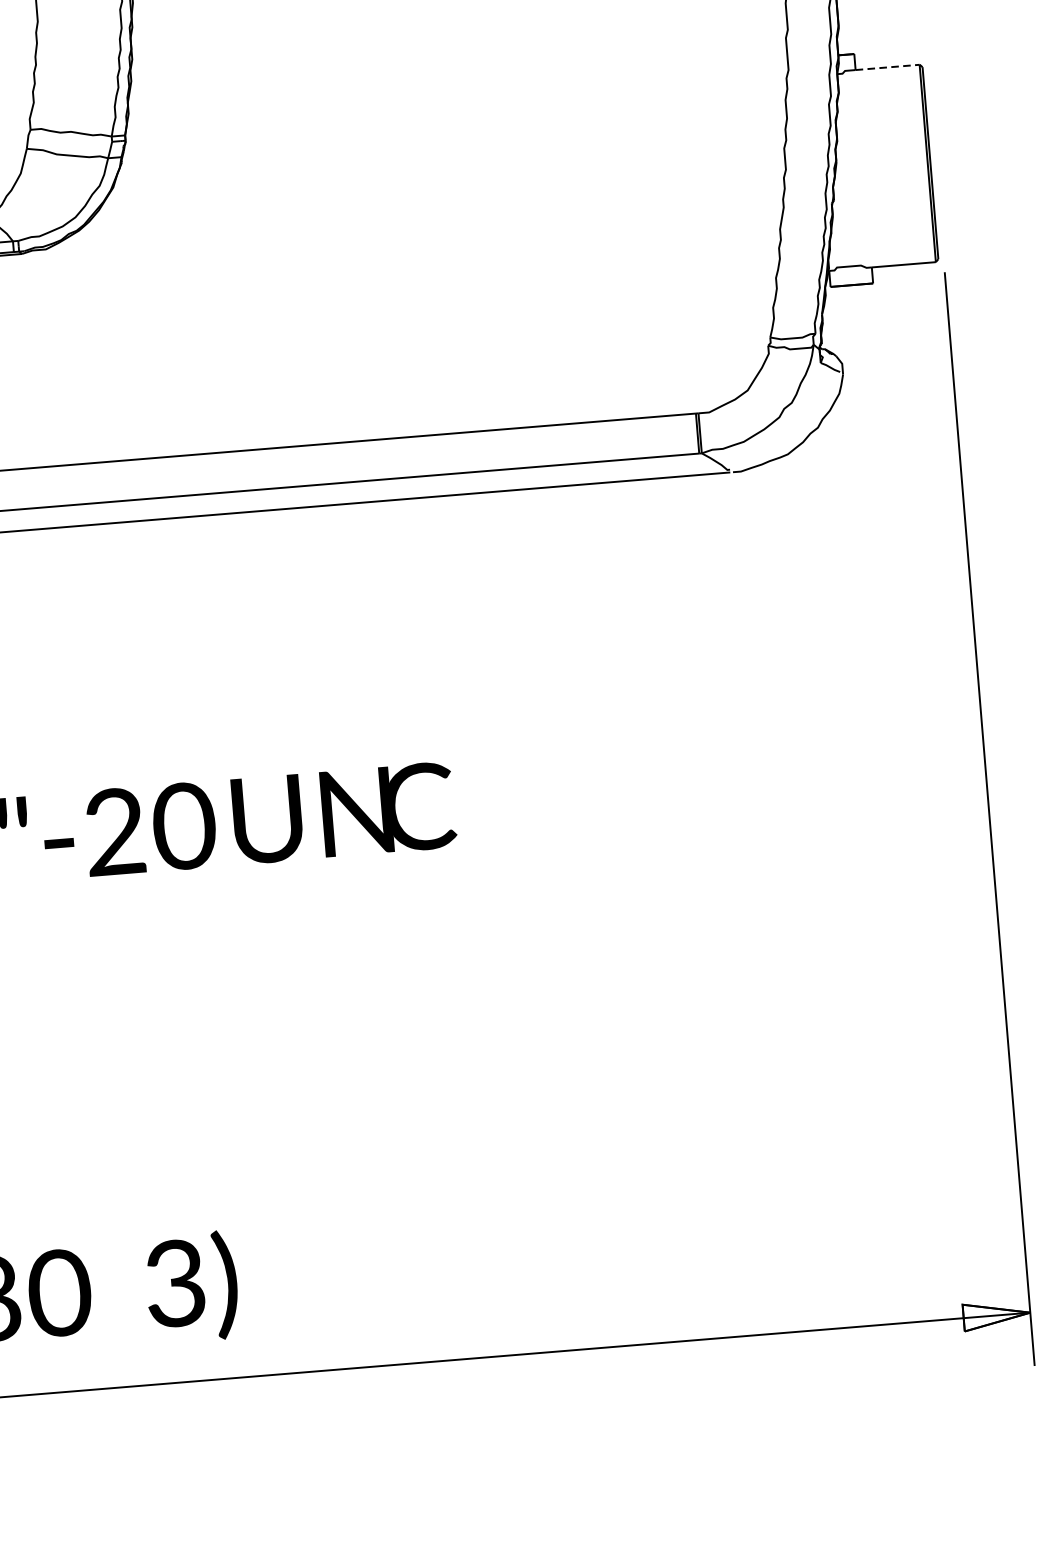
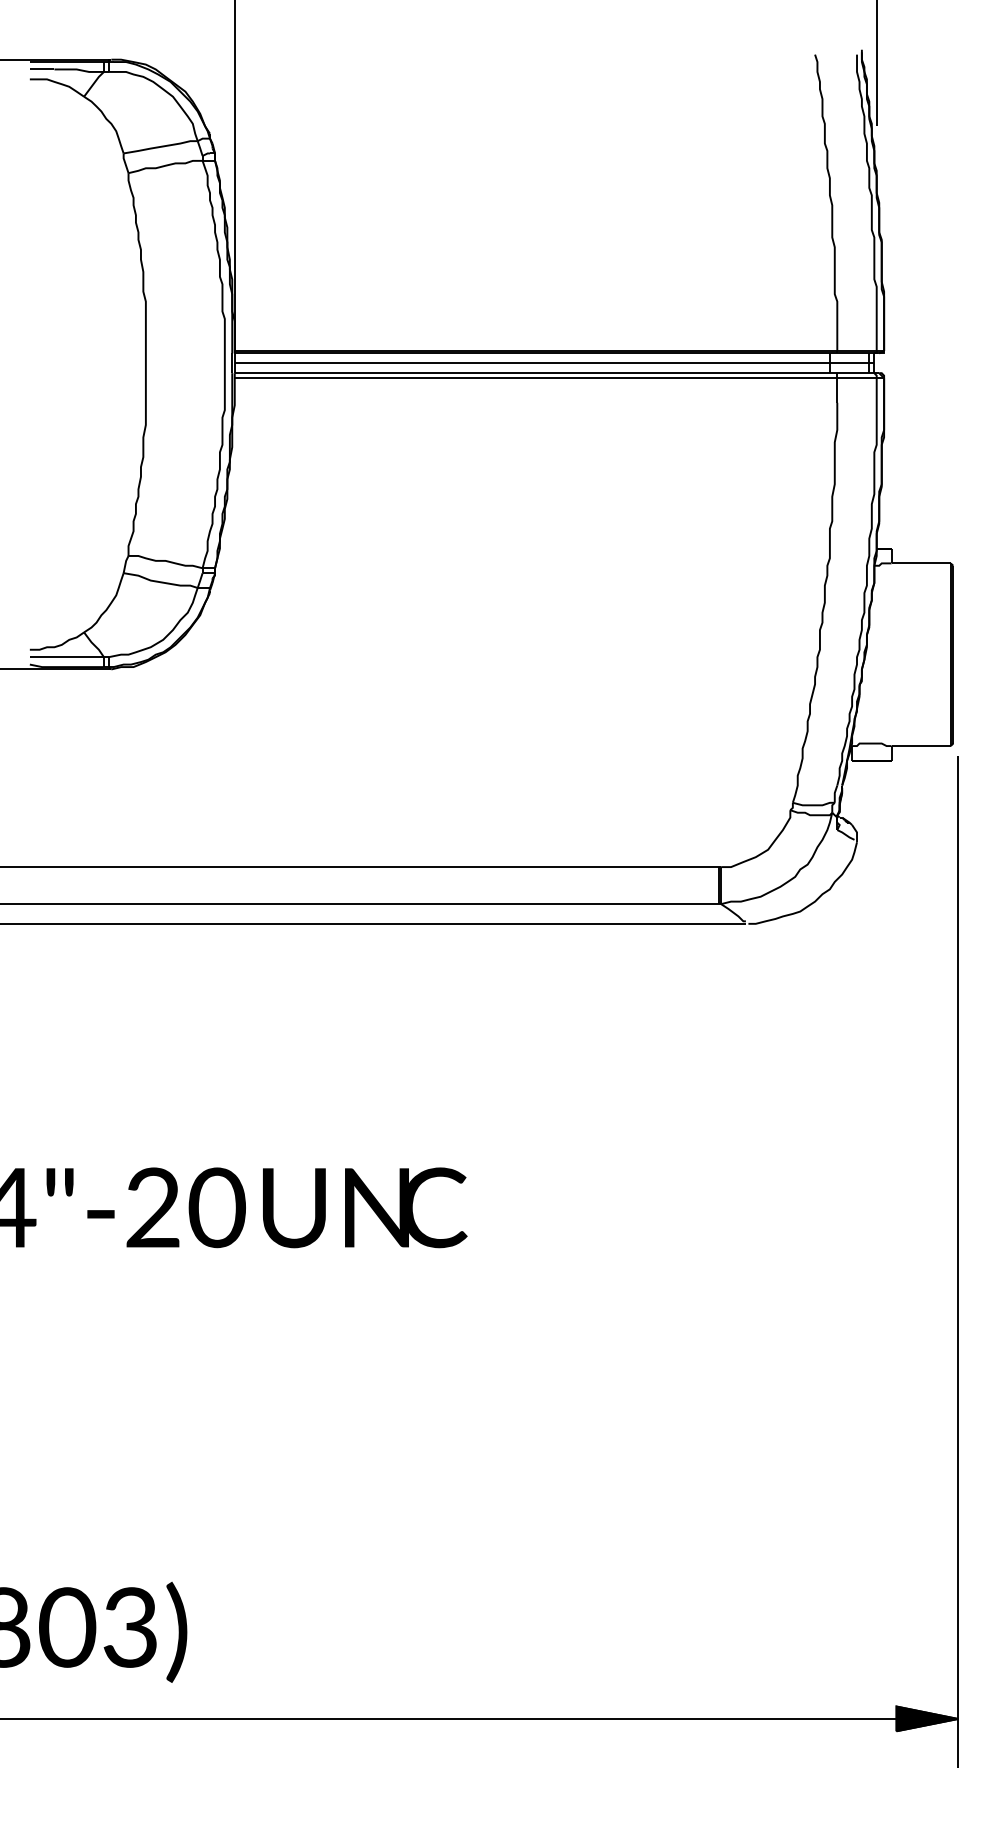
line: (889, 67) -> (922, 563), dashed -> solid
text: (191, 1286) -> (145, 1631), moved
fill: (997, 1314) -> (927, 1718), added

